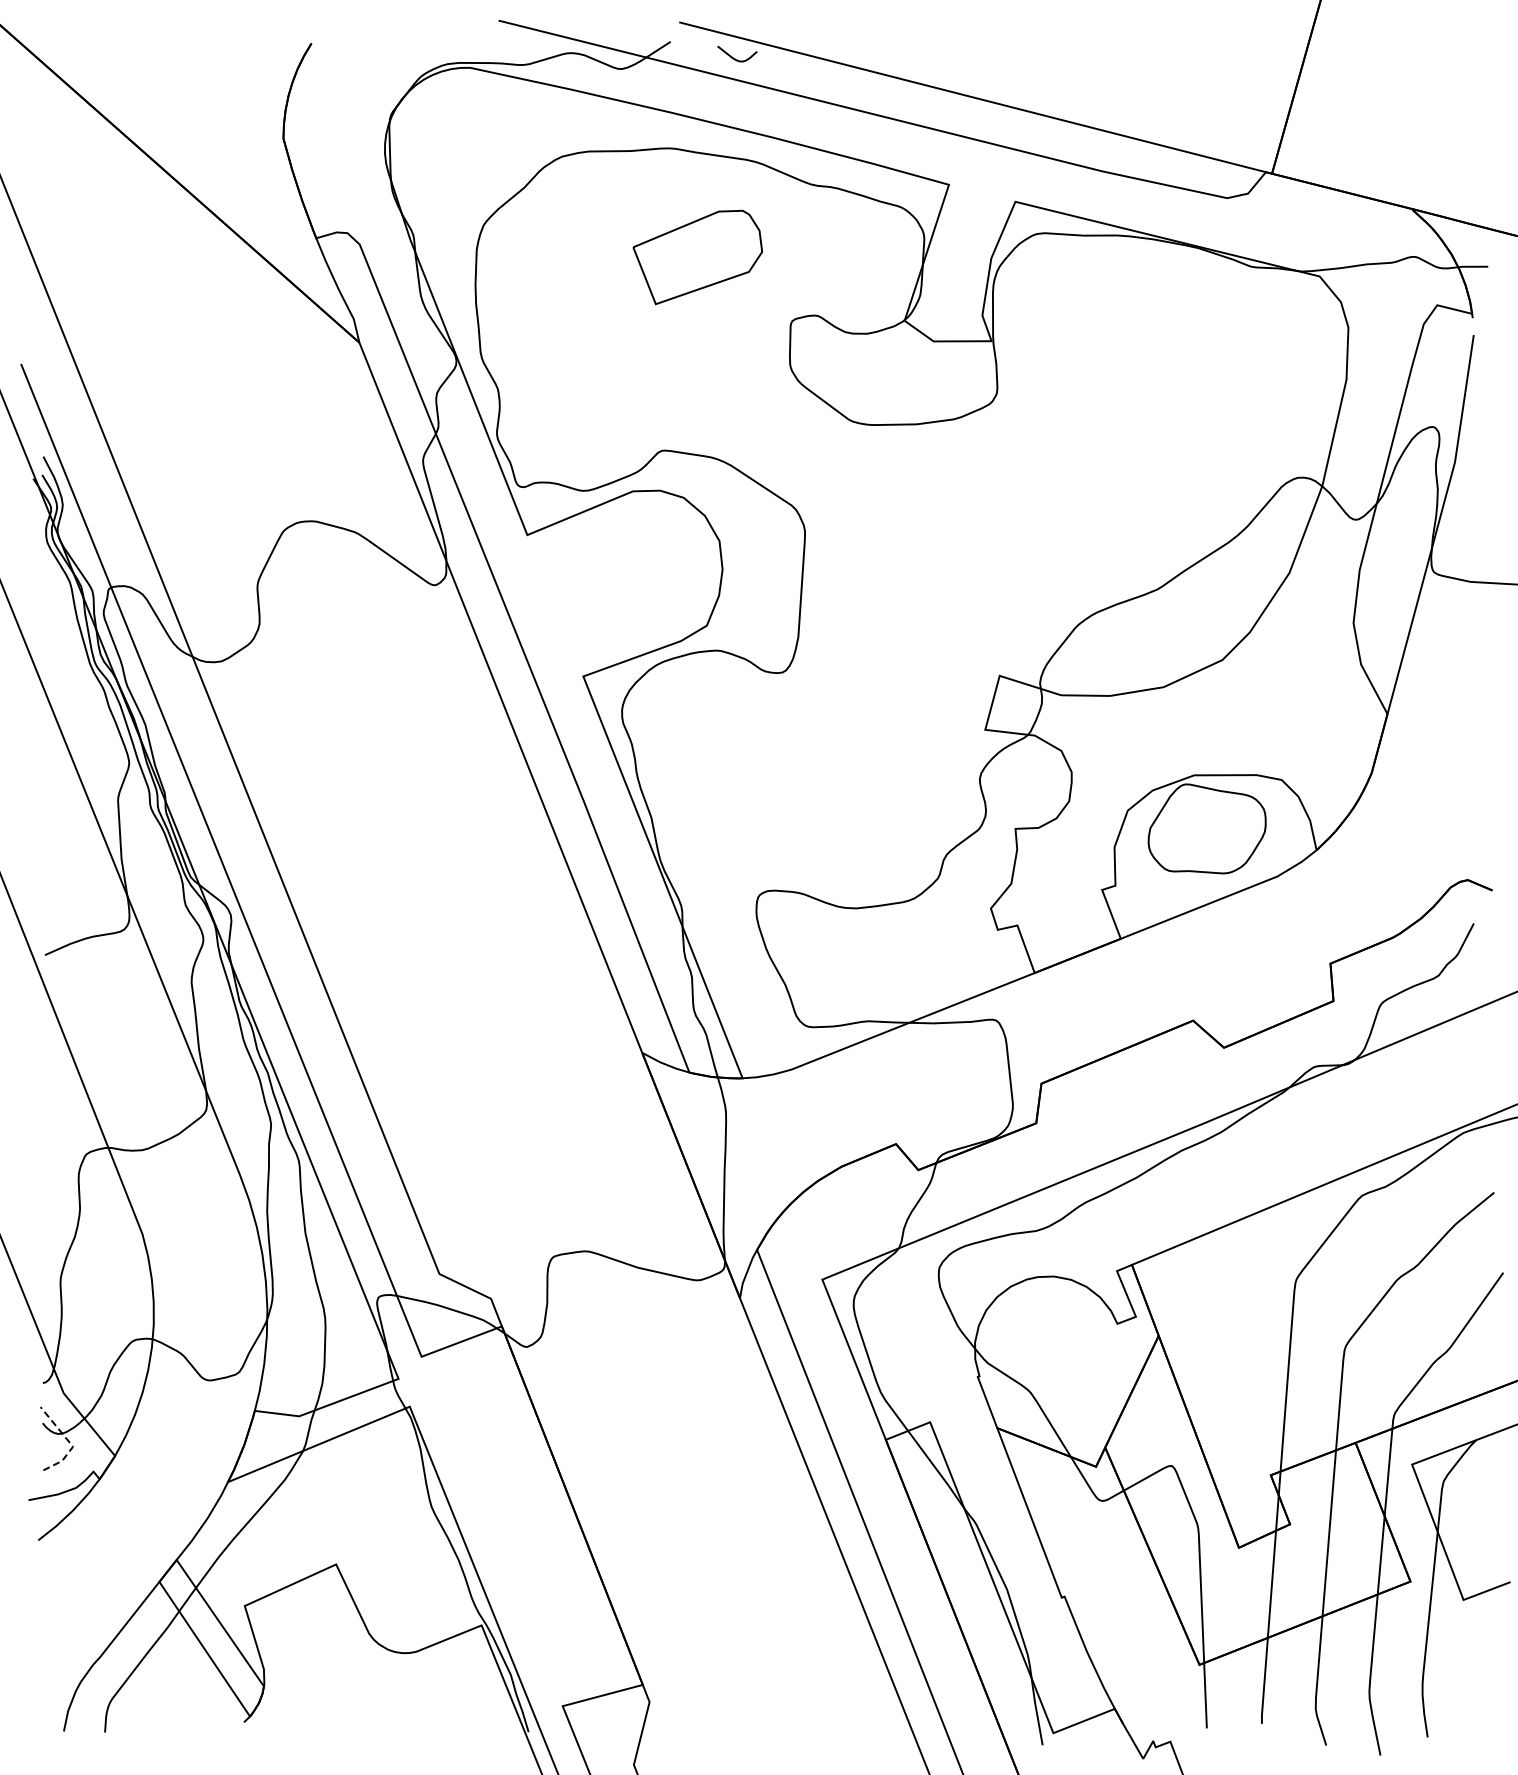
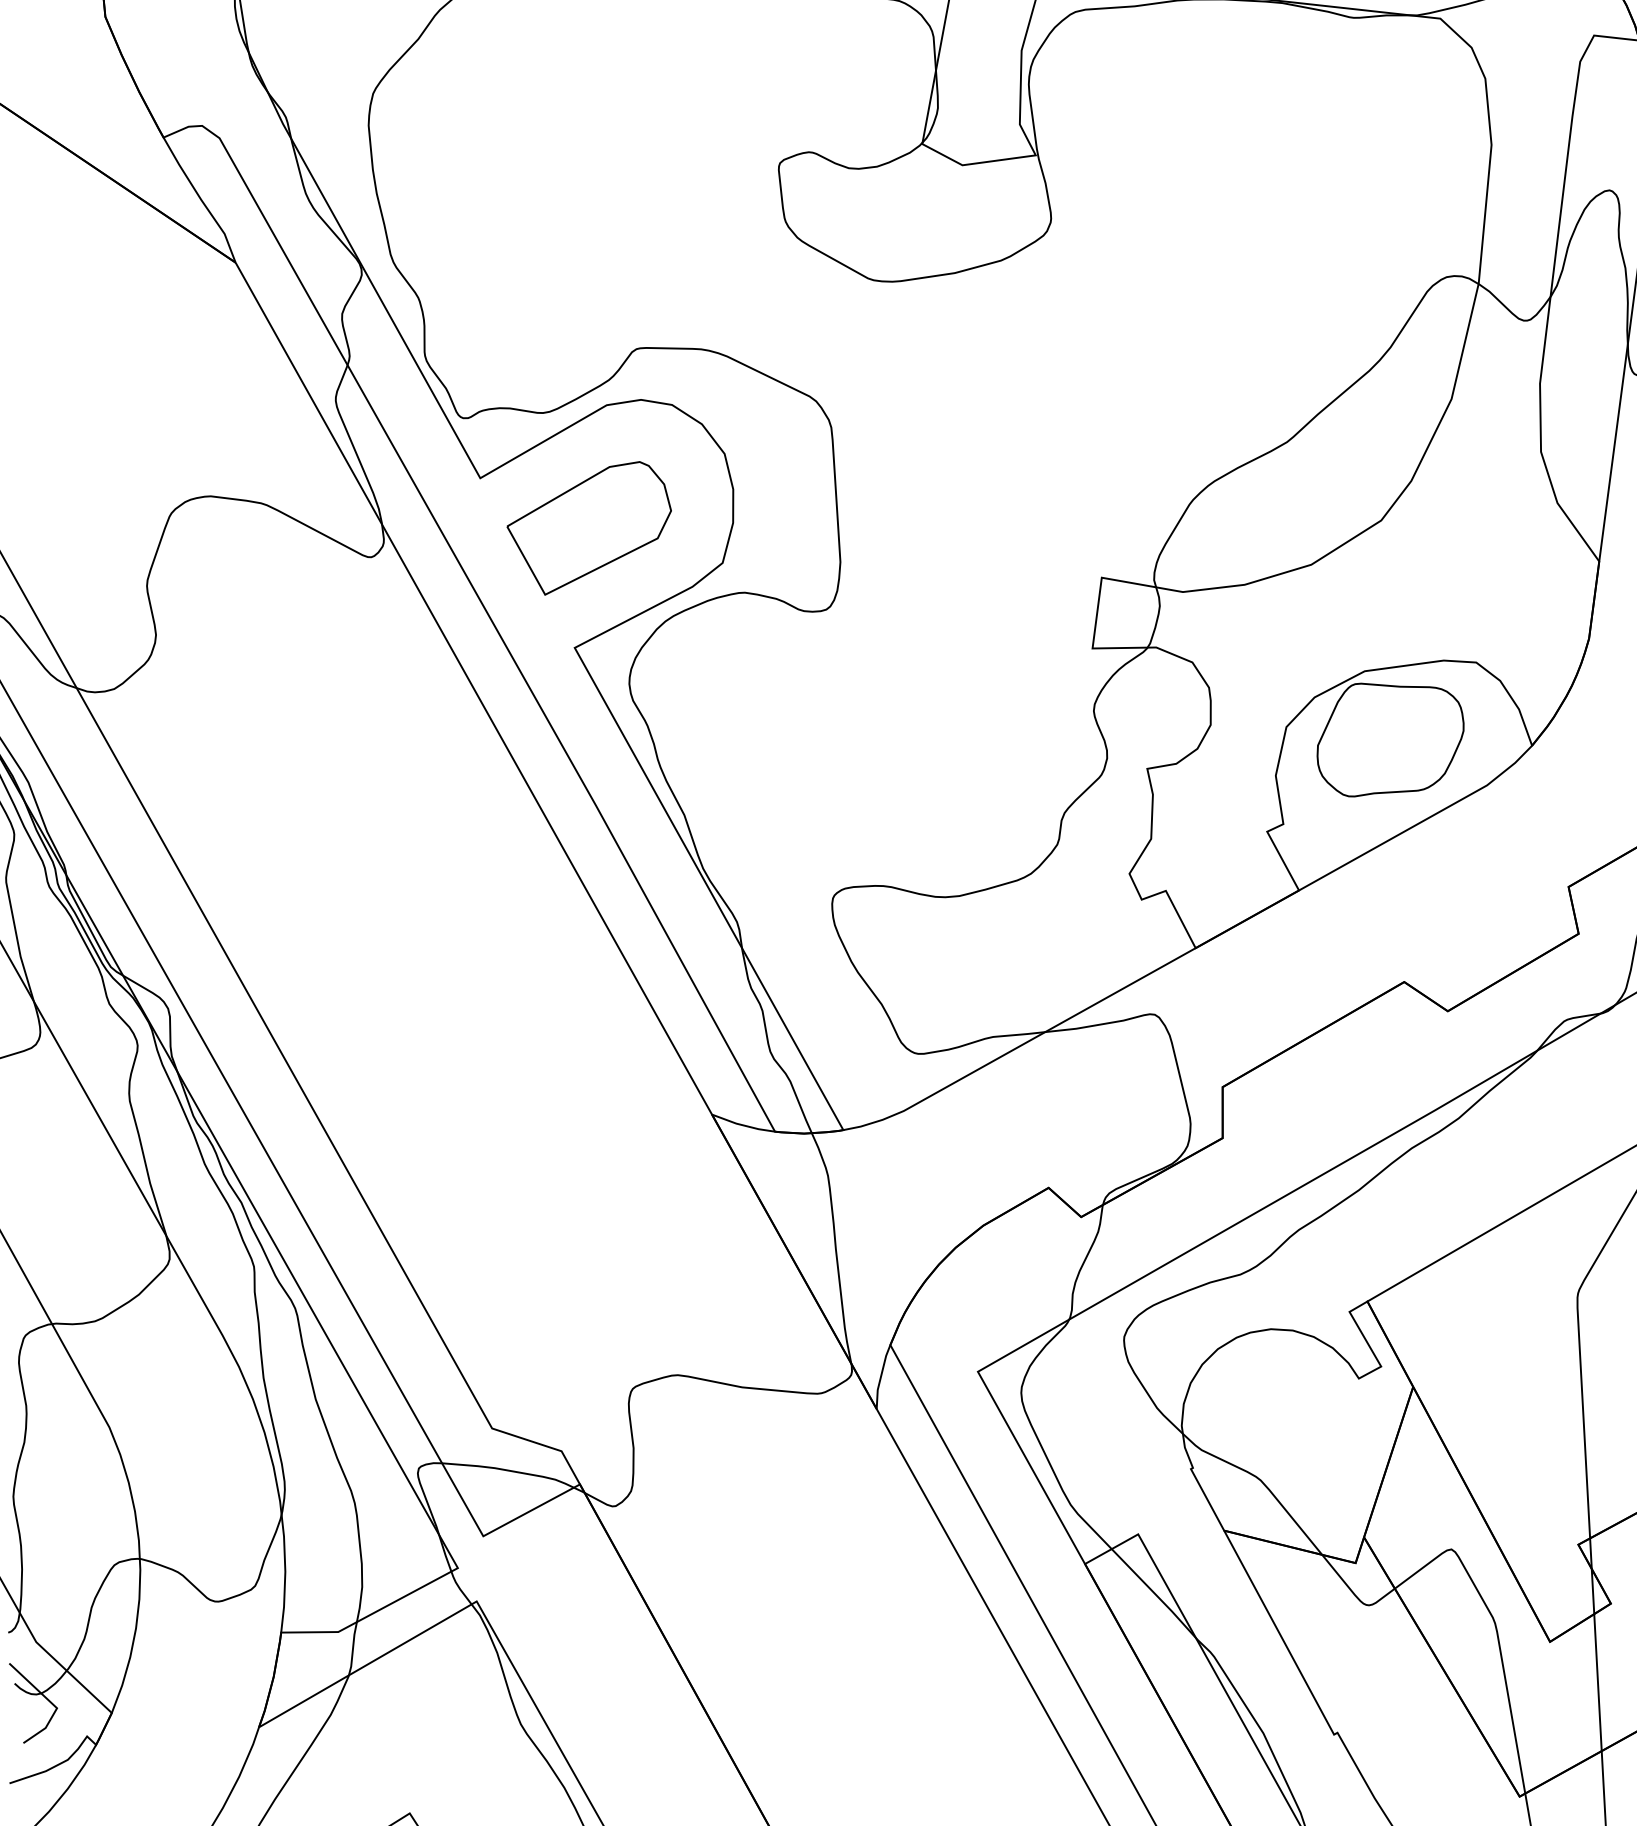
part: (697, 257) -> (590, 528), moved
line: (69, 1442) -> (51, 1703), dashed -> solid

